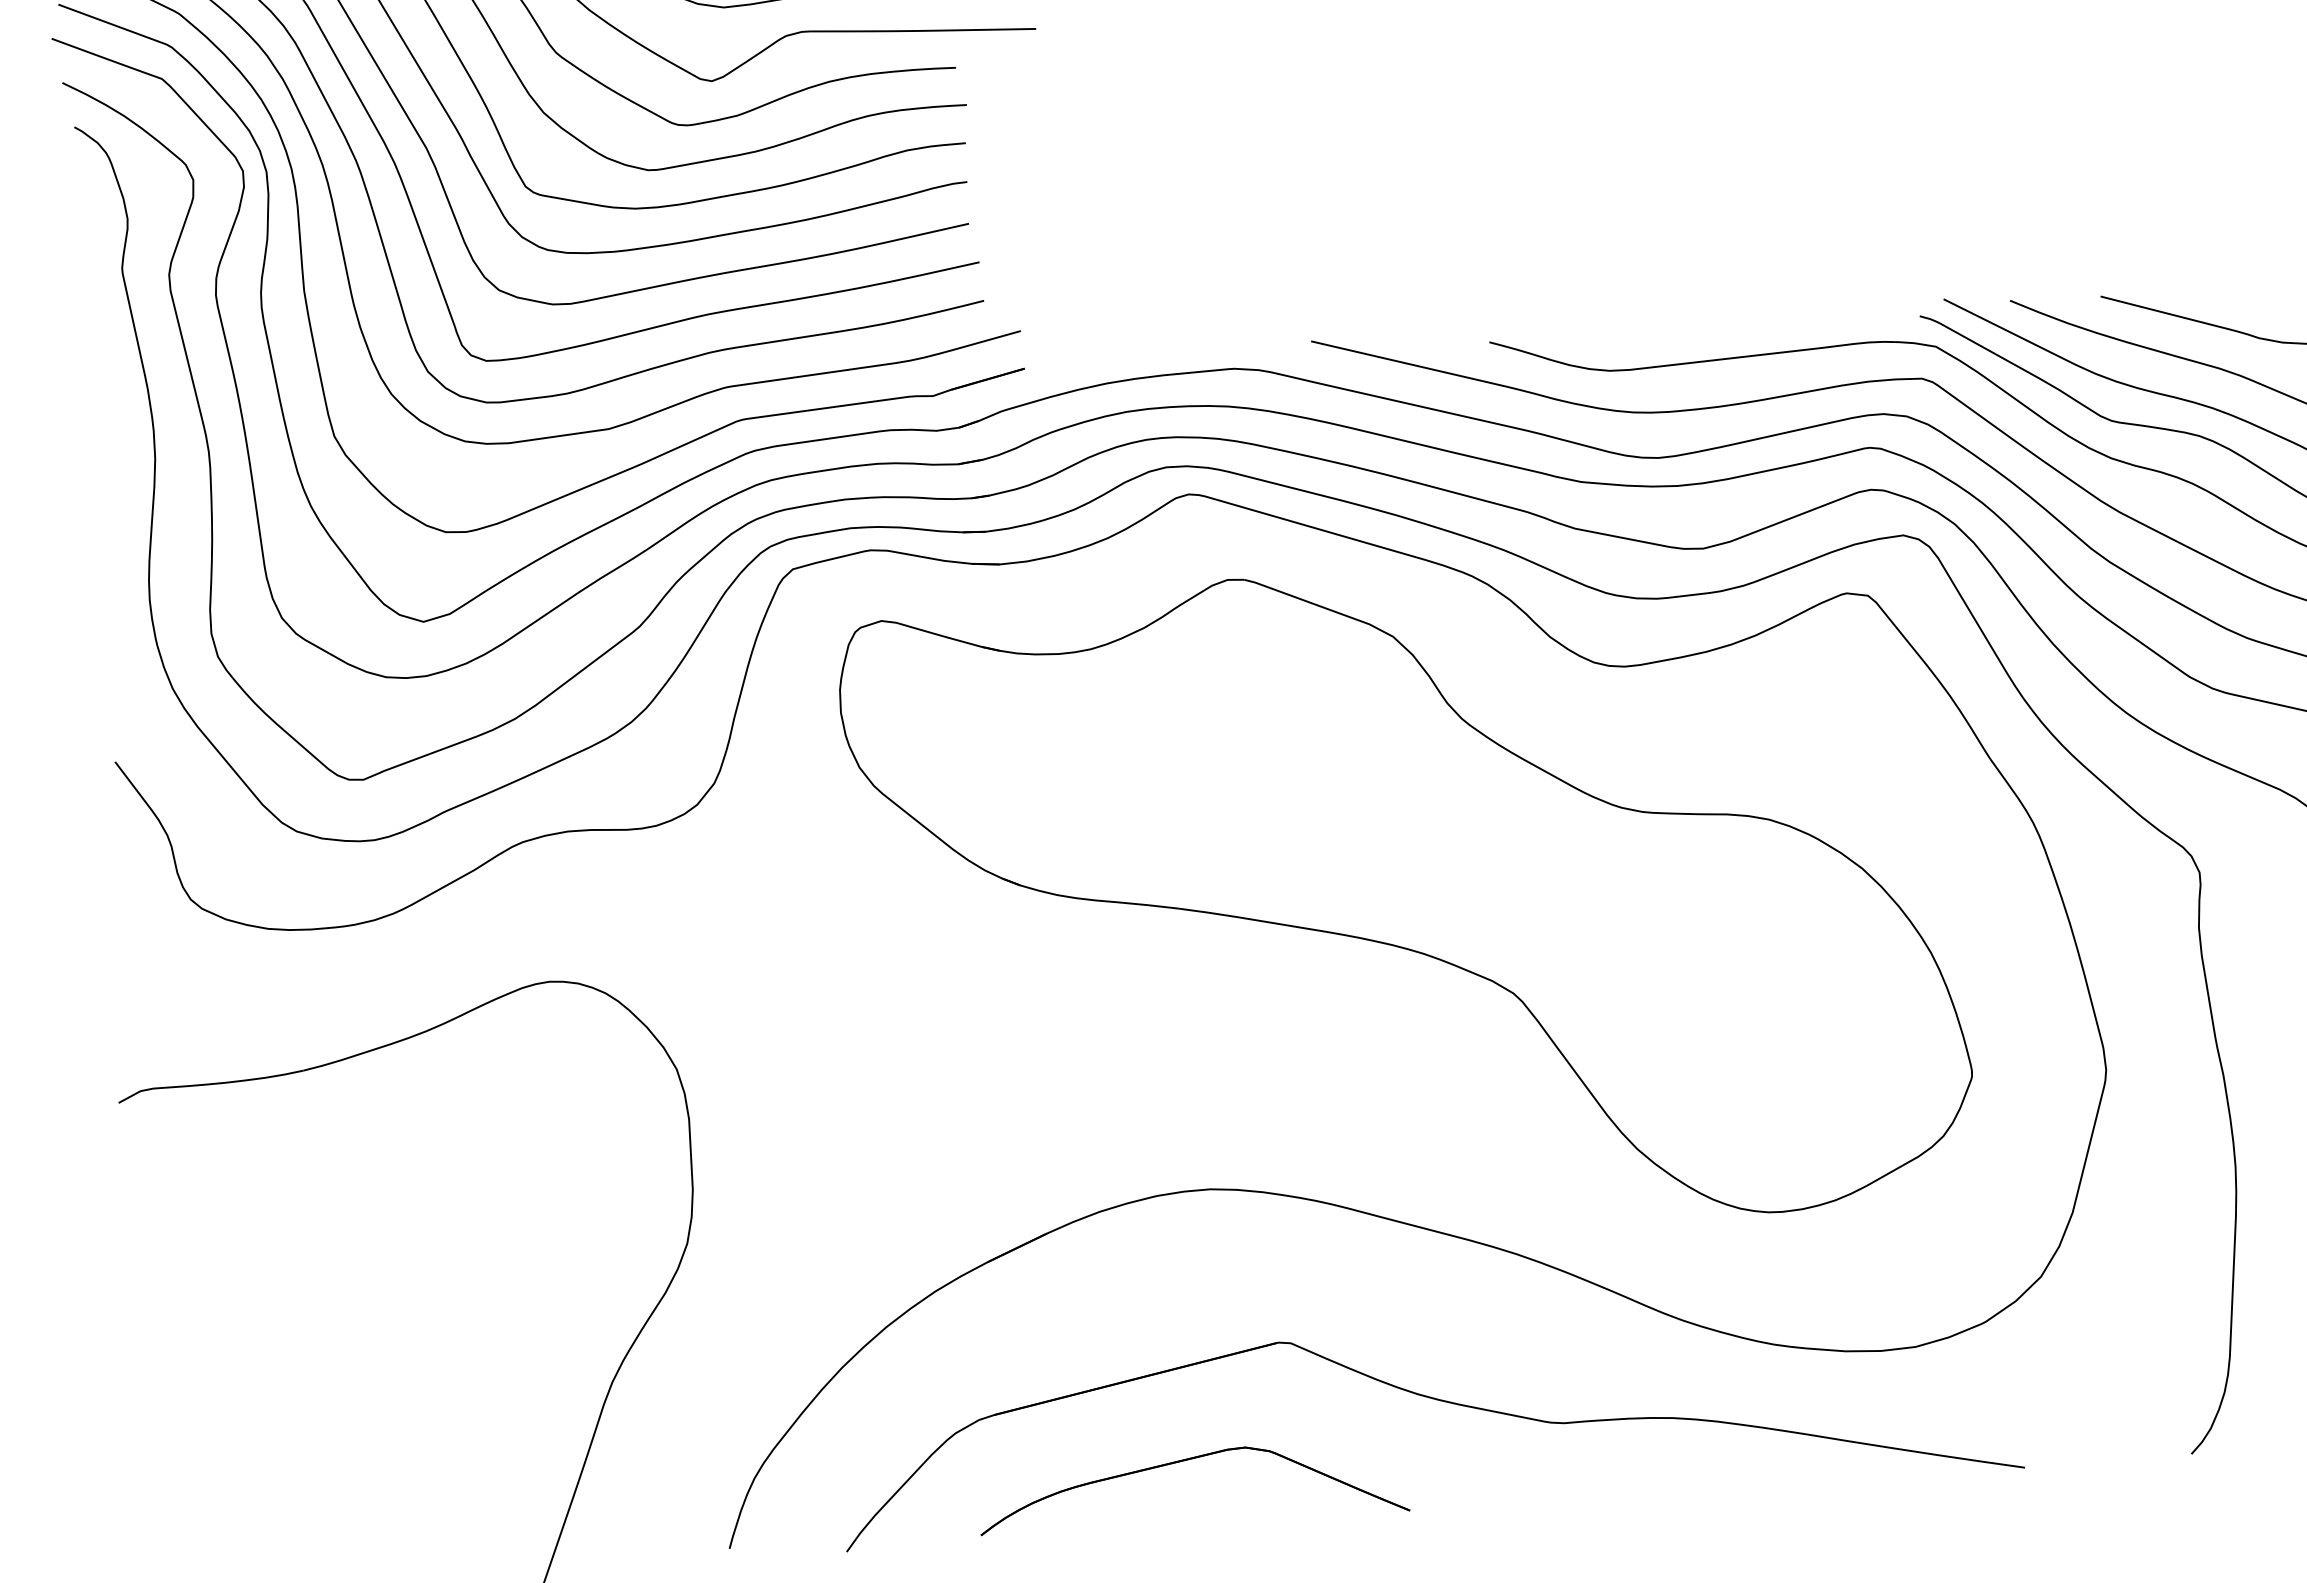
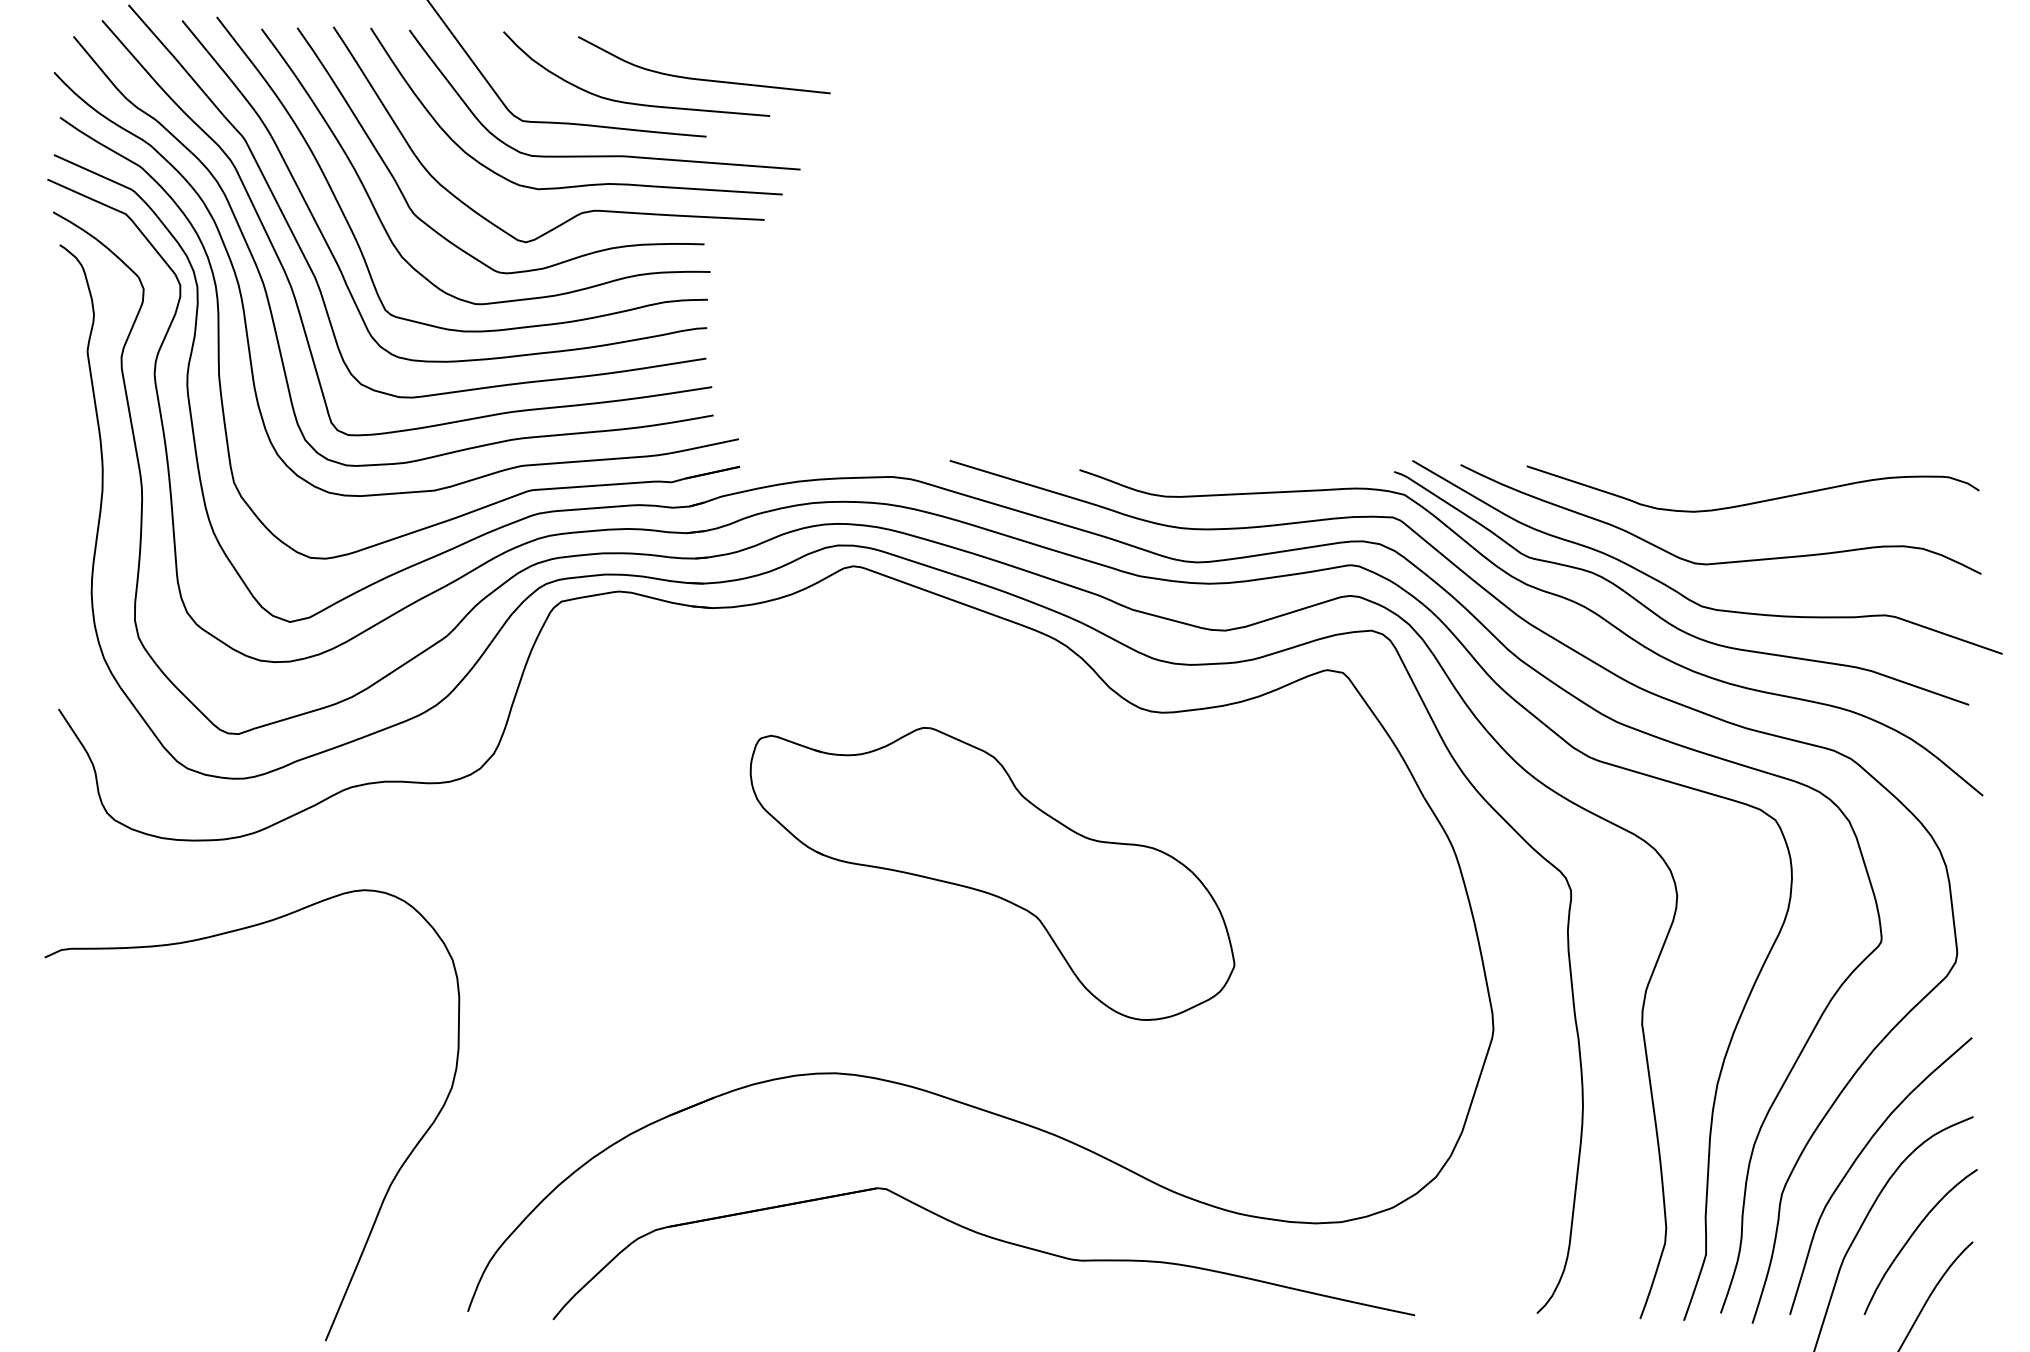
part: (1406, 901) -> (992, 873), size x0.6
part: (1184, 1461) -> (803, 1270), removed

